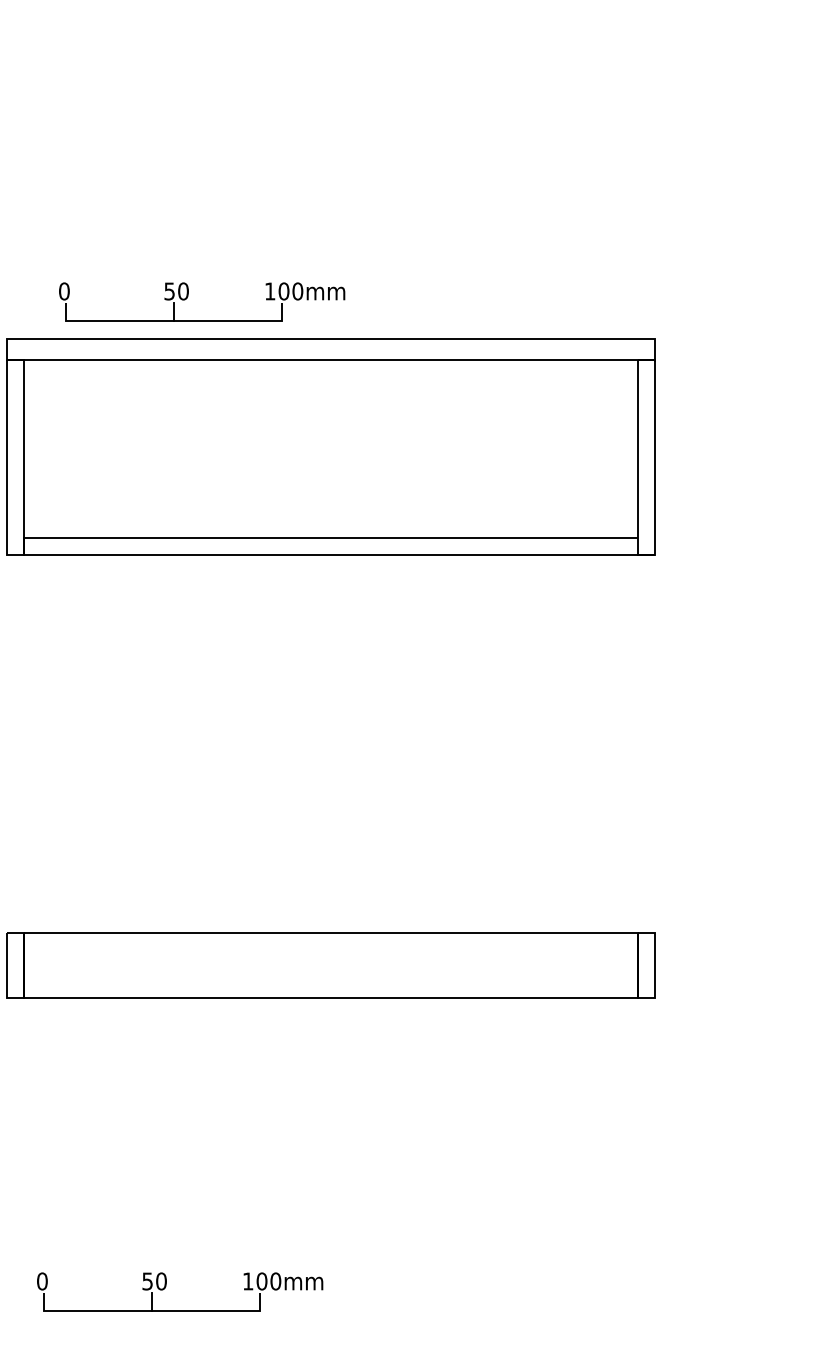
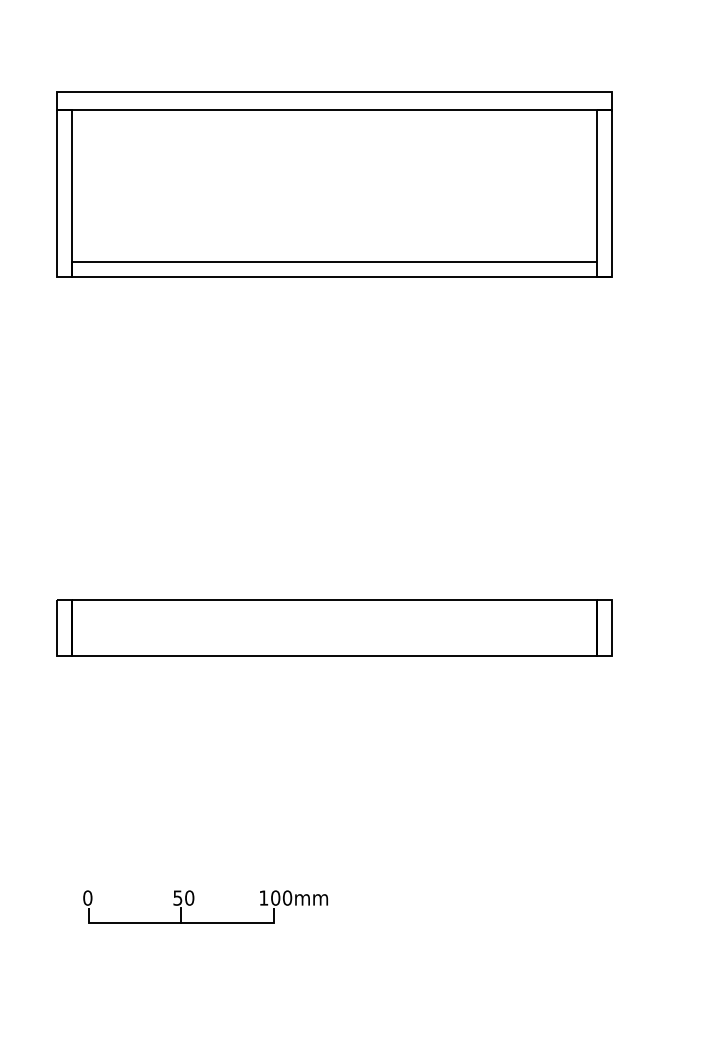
part: (188, 296) -> (212, 55), removed

